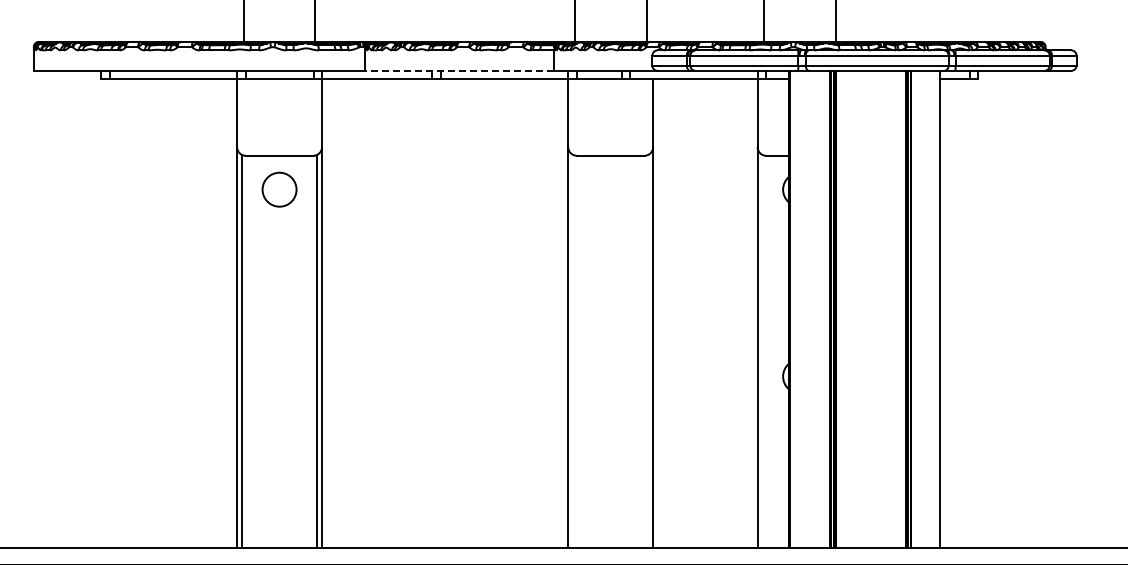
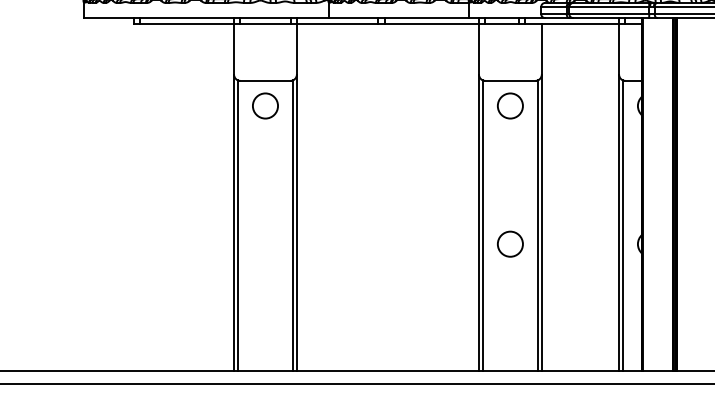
line: (459, 70) -> (398, 17), dashed -> solid
circle: (610, 189) -> (510, 105), added
line: (573, 351) -> (482, 225), added
line: (648, 351) -> (538, 225), added
line: (762, 351) -> (622, 225), added
circle: (610, 376) -> (510, 244), added

